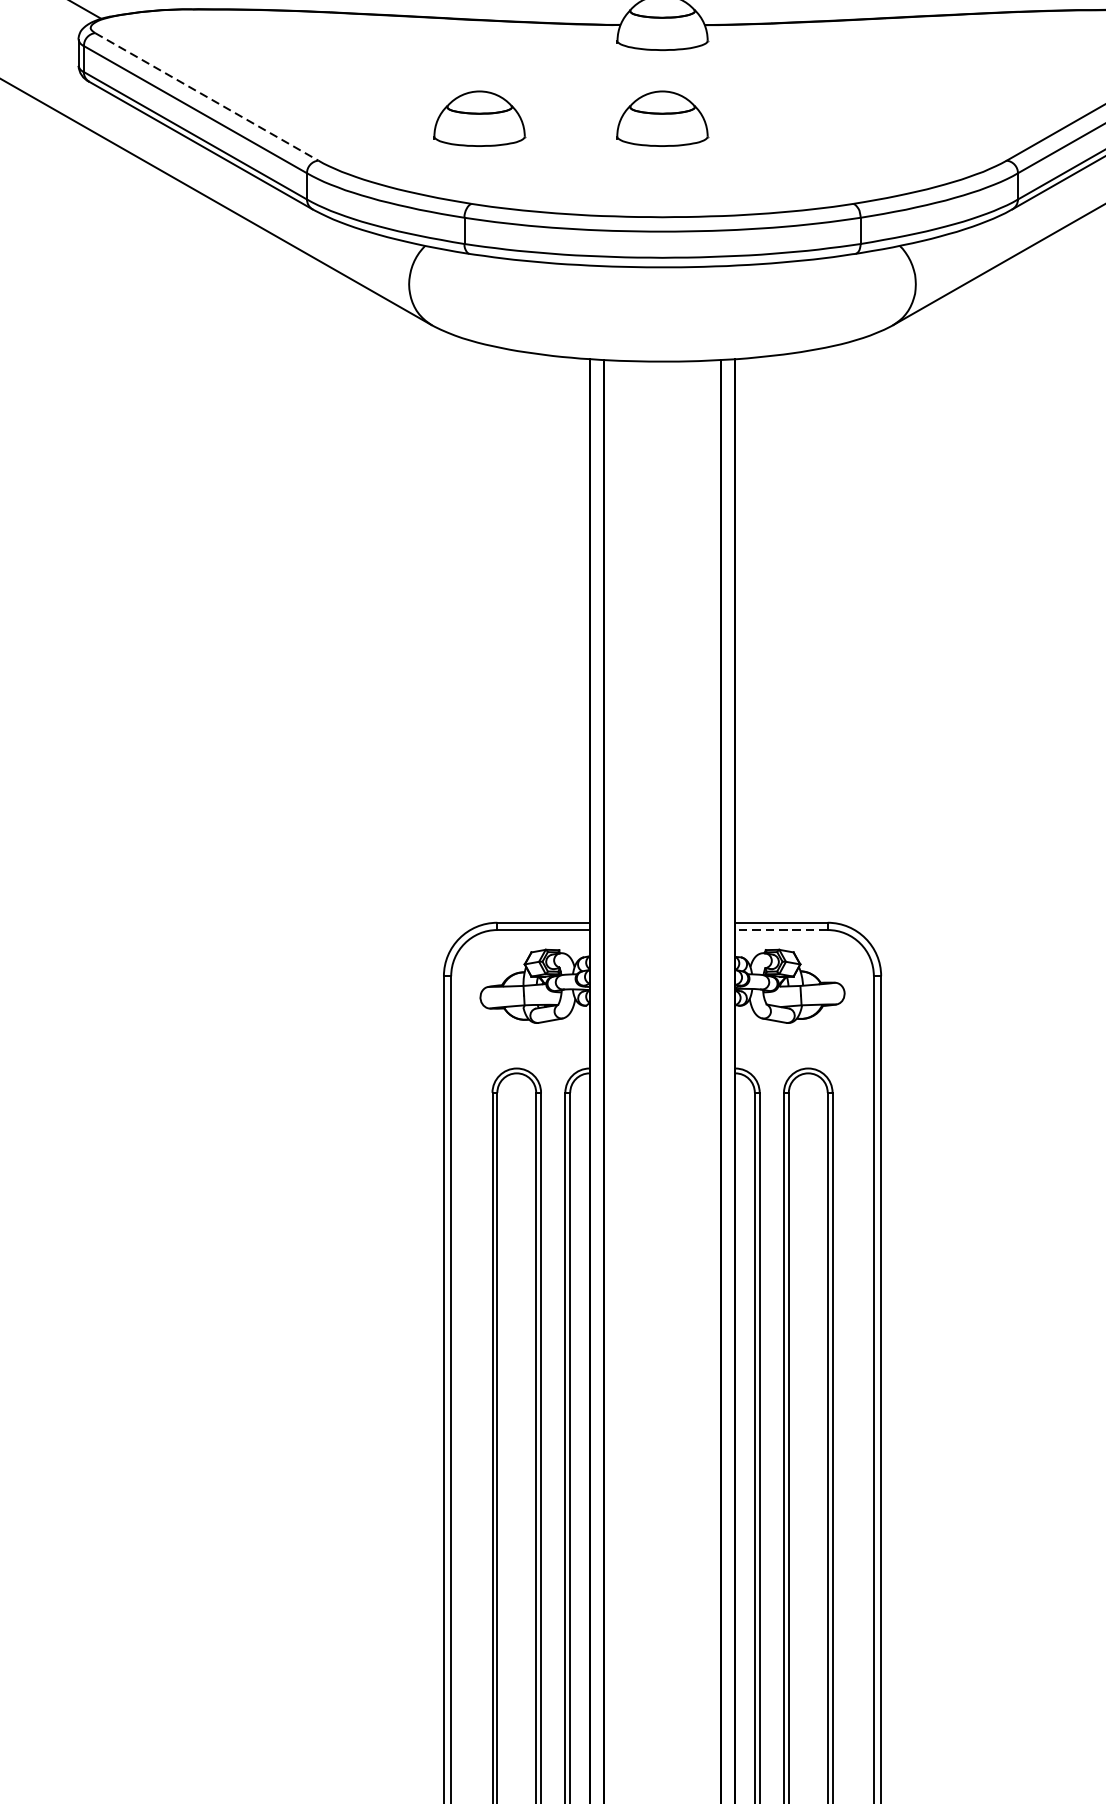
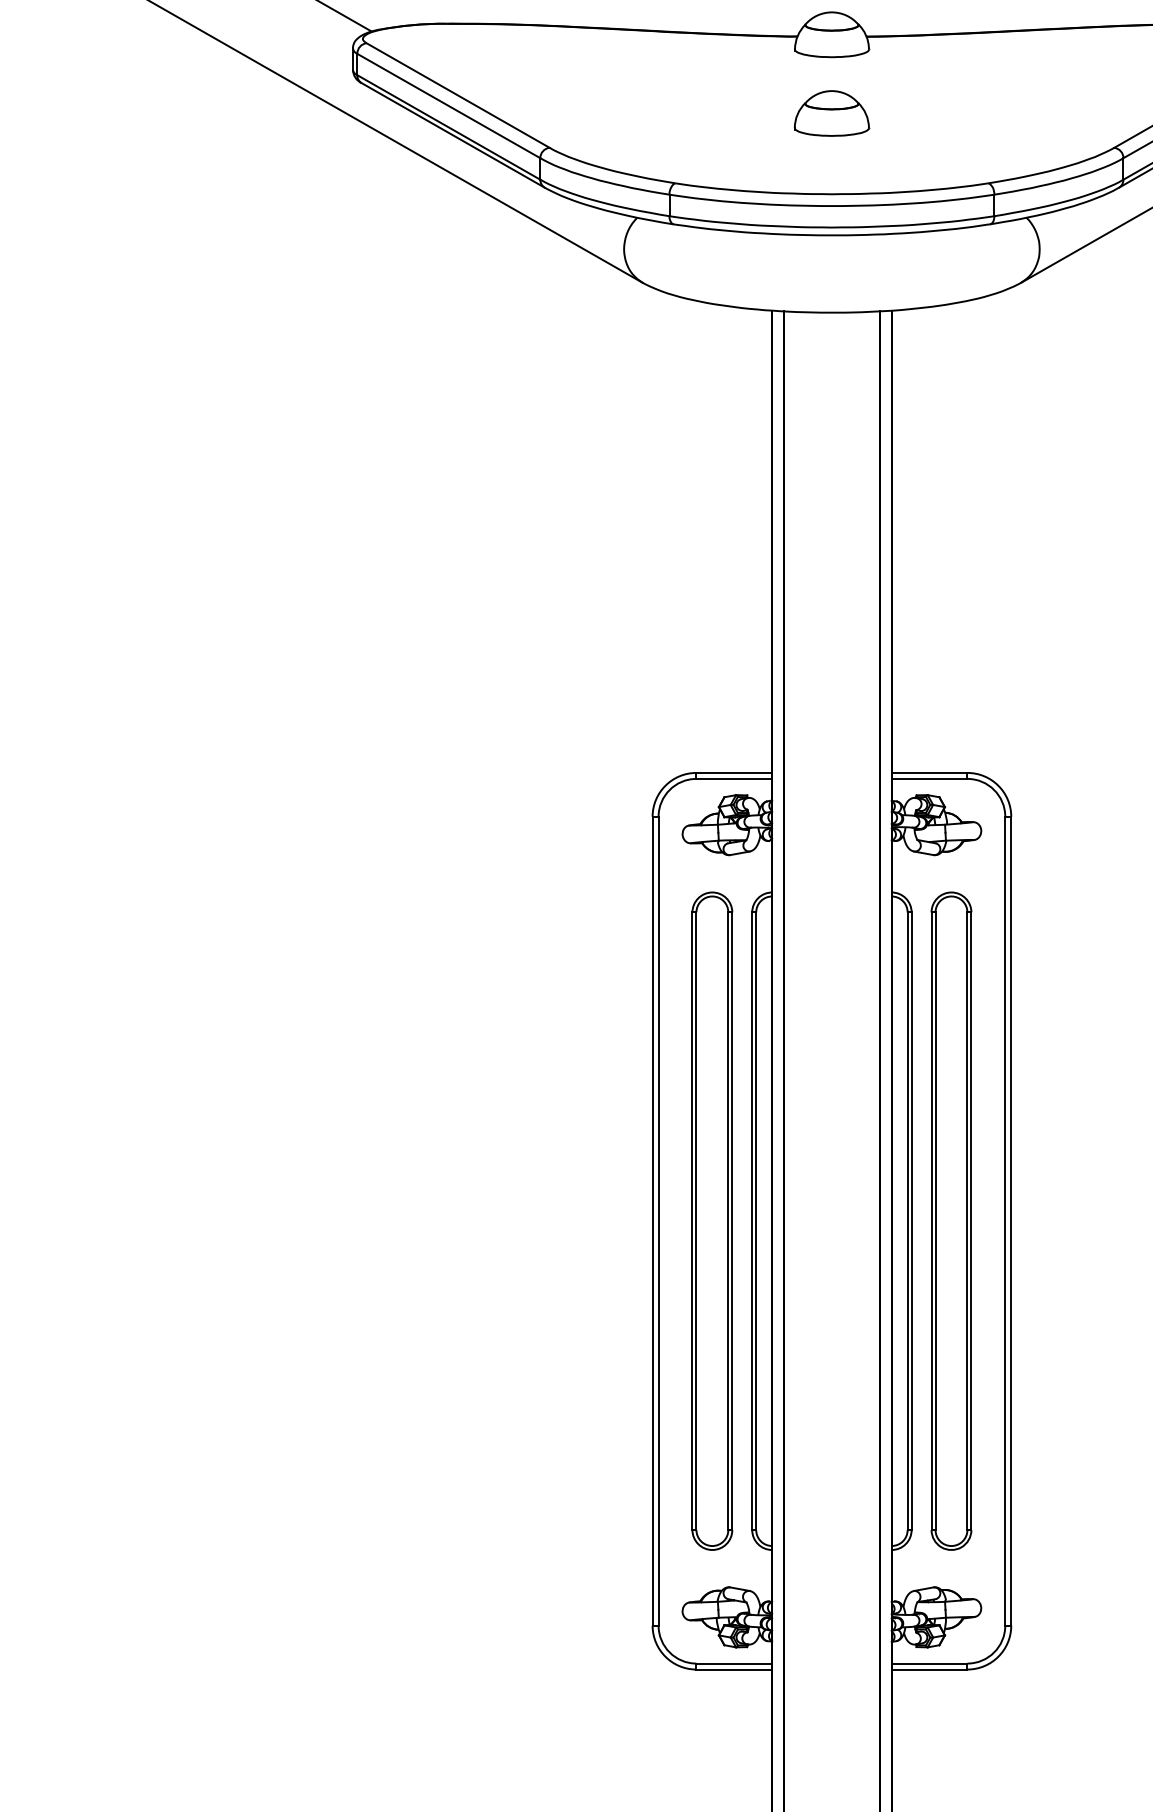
line: (207, 96) -> (458, 95), dashed -> solid
part: (480, 118) -> (682, 113), removed
line: (781, 929) -> (929, 778), dashed -> solid

